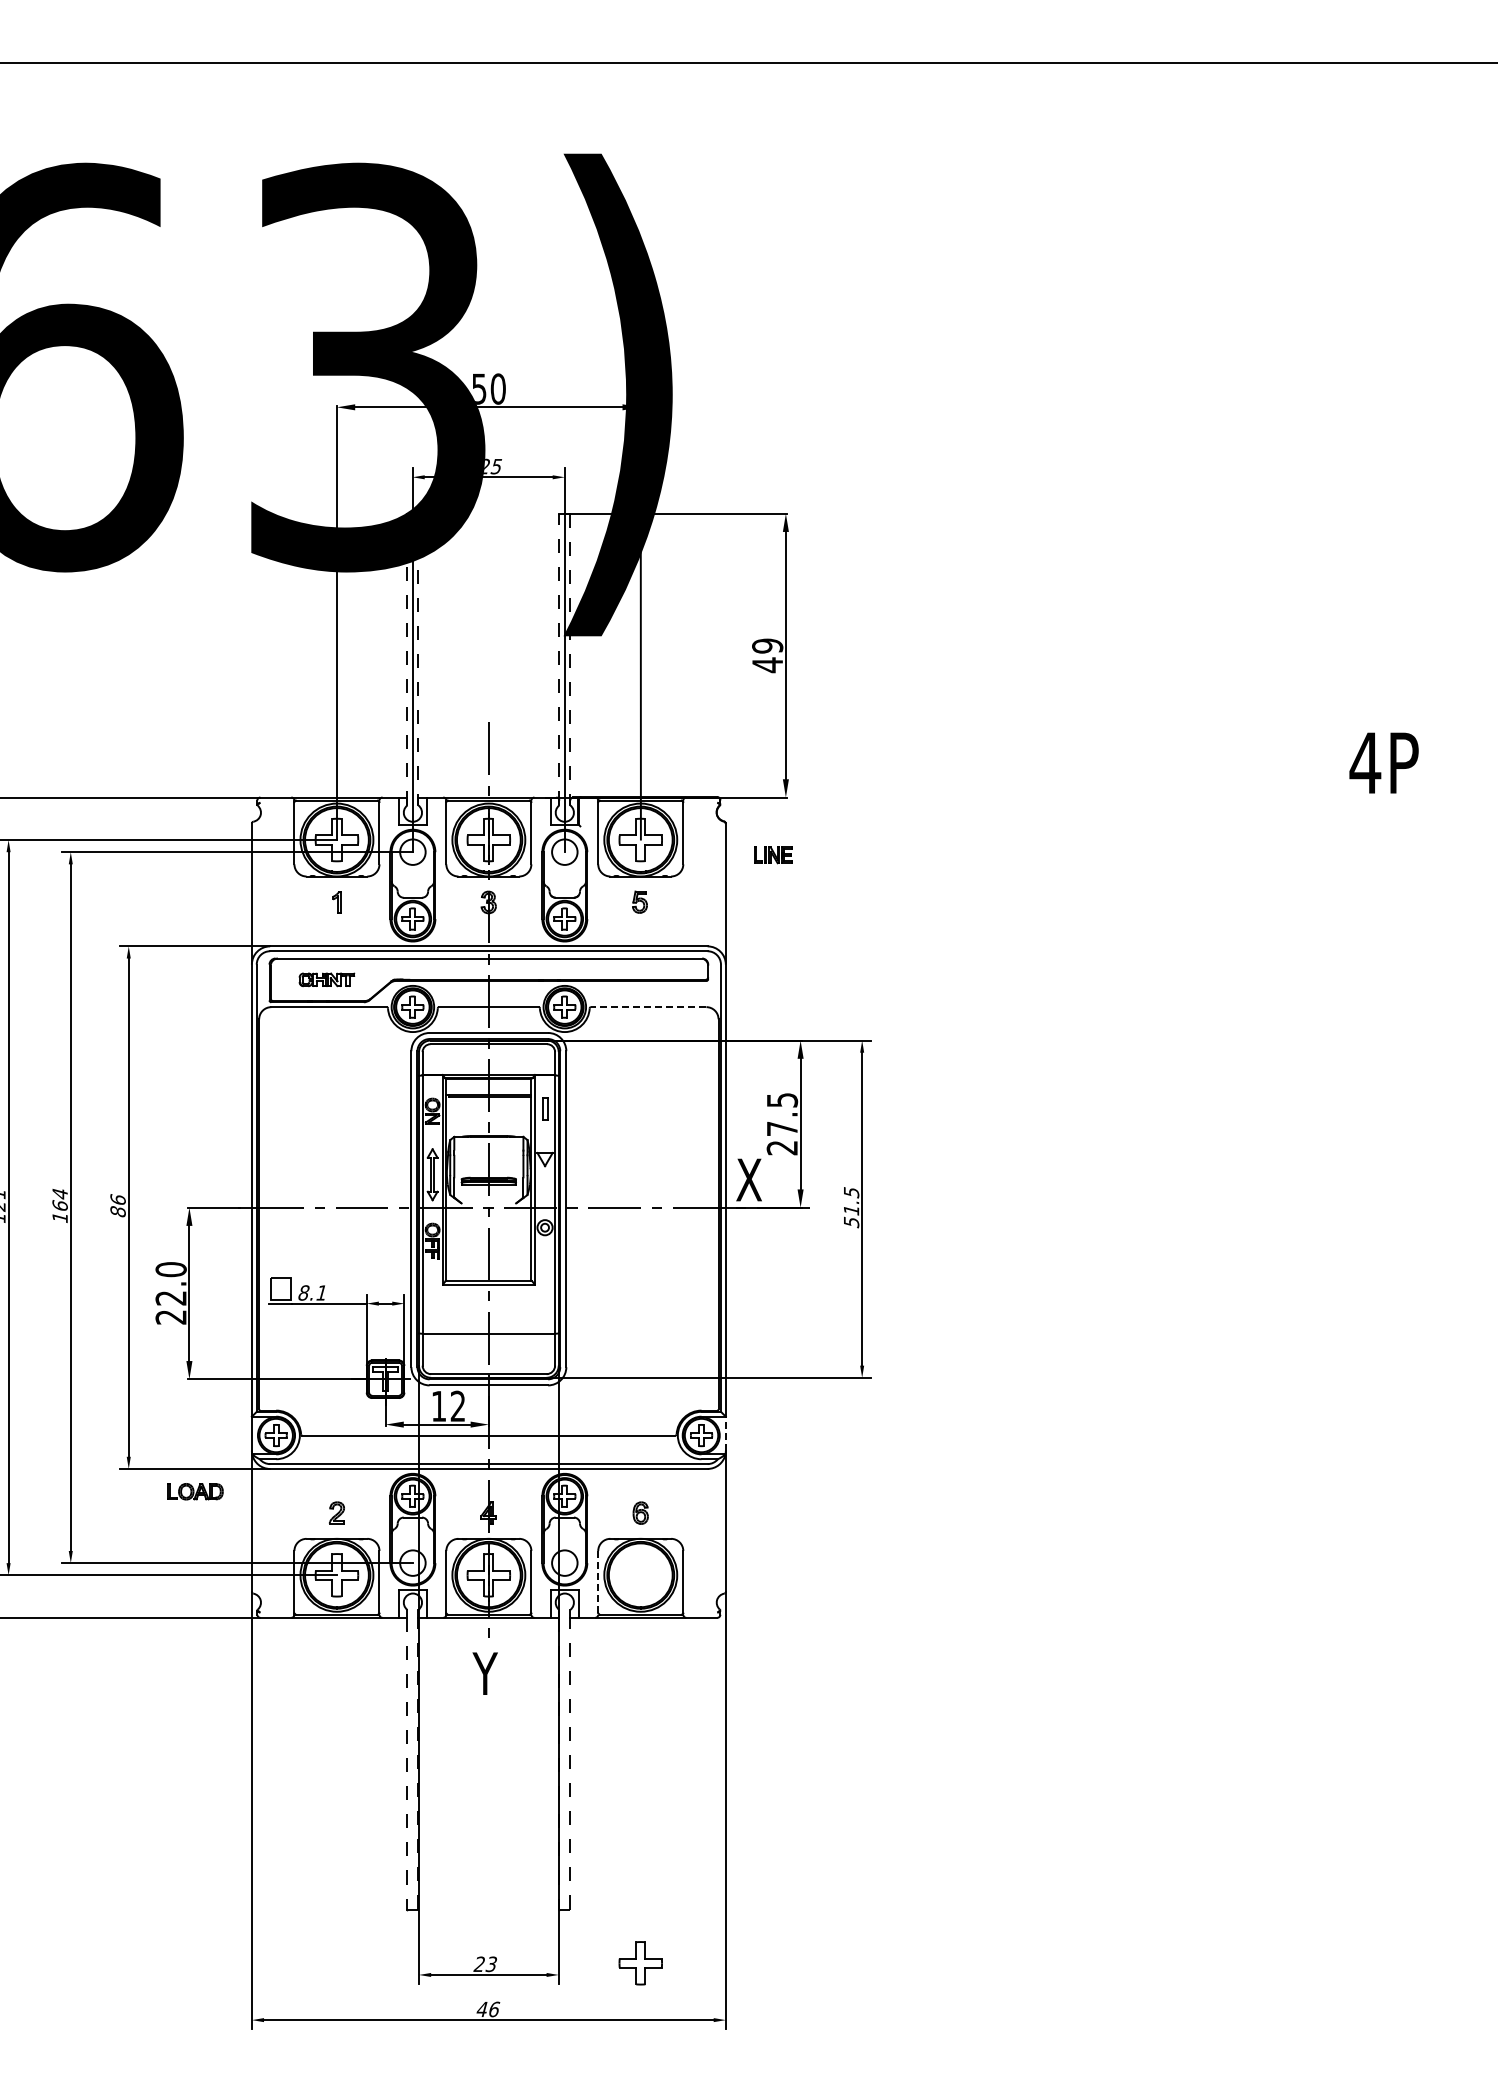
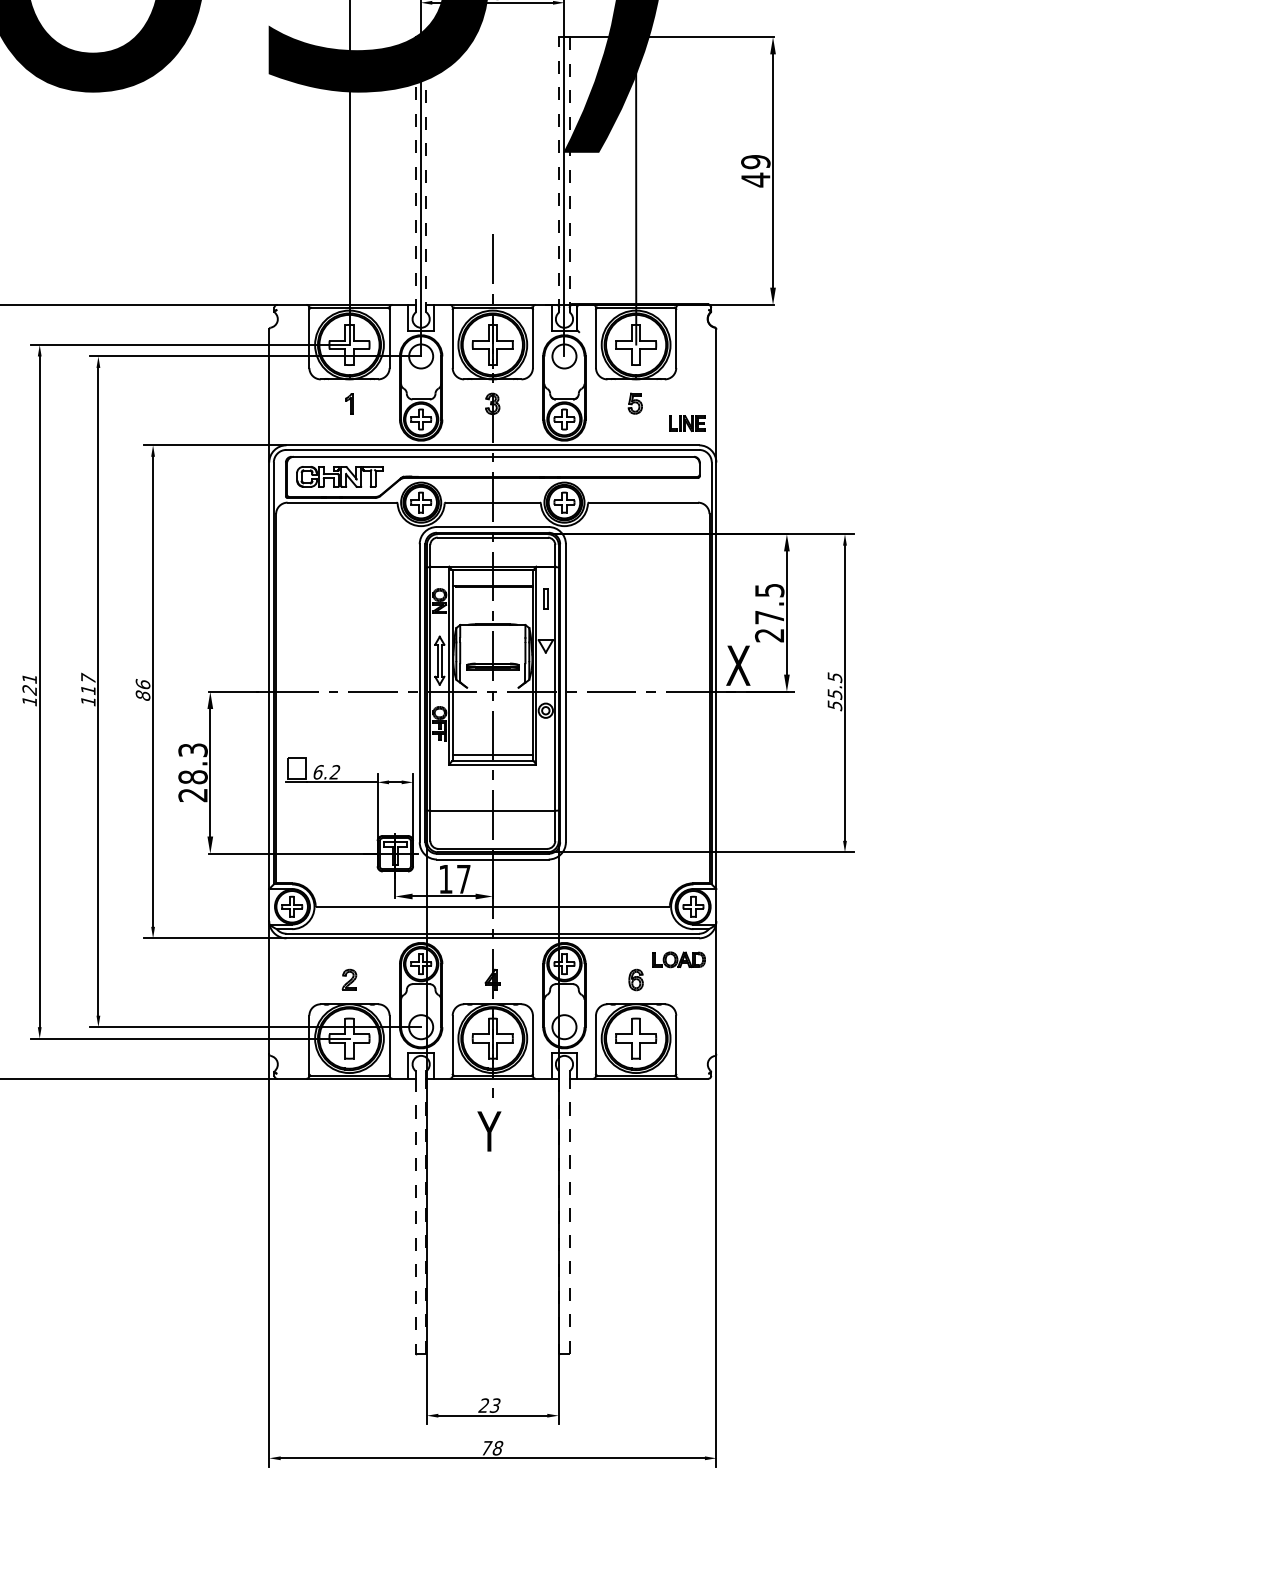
part: (773, 855) -> (687, 423), moved
part: (326, 979) -> (339, 476), size x1.67
line: (648, 1007) -> (643, 502), dashed -> solid
text: (59, 1199) -> (87, 684), 164 -> 117
text: (851, 1210) -> (834, 694), 51.5 -> 55.5
line: (488, 1274) -> (492, 754), added
text: (170, 1283) -> (192, 763), 22.0 -> 28.3
text: (312, 1292) -> (326, 771), 8.1 -> 6.2
text: (457, 1405) -> (463, 878), 12 -> 17
line: (725, 1433) -> (716, 904), dashed -> solid
part: (195, 1491) -> (679, 959), moved
line: (598, 1582) -> (596, 1045), dashed -> solid
part: (640, 1963) -> (635, 1038), moved
text: (488, 2009) -> (492, 1448), 46 -> 78

